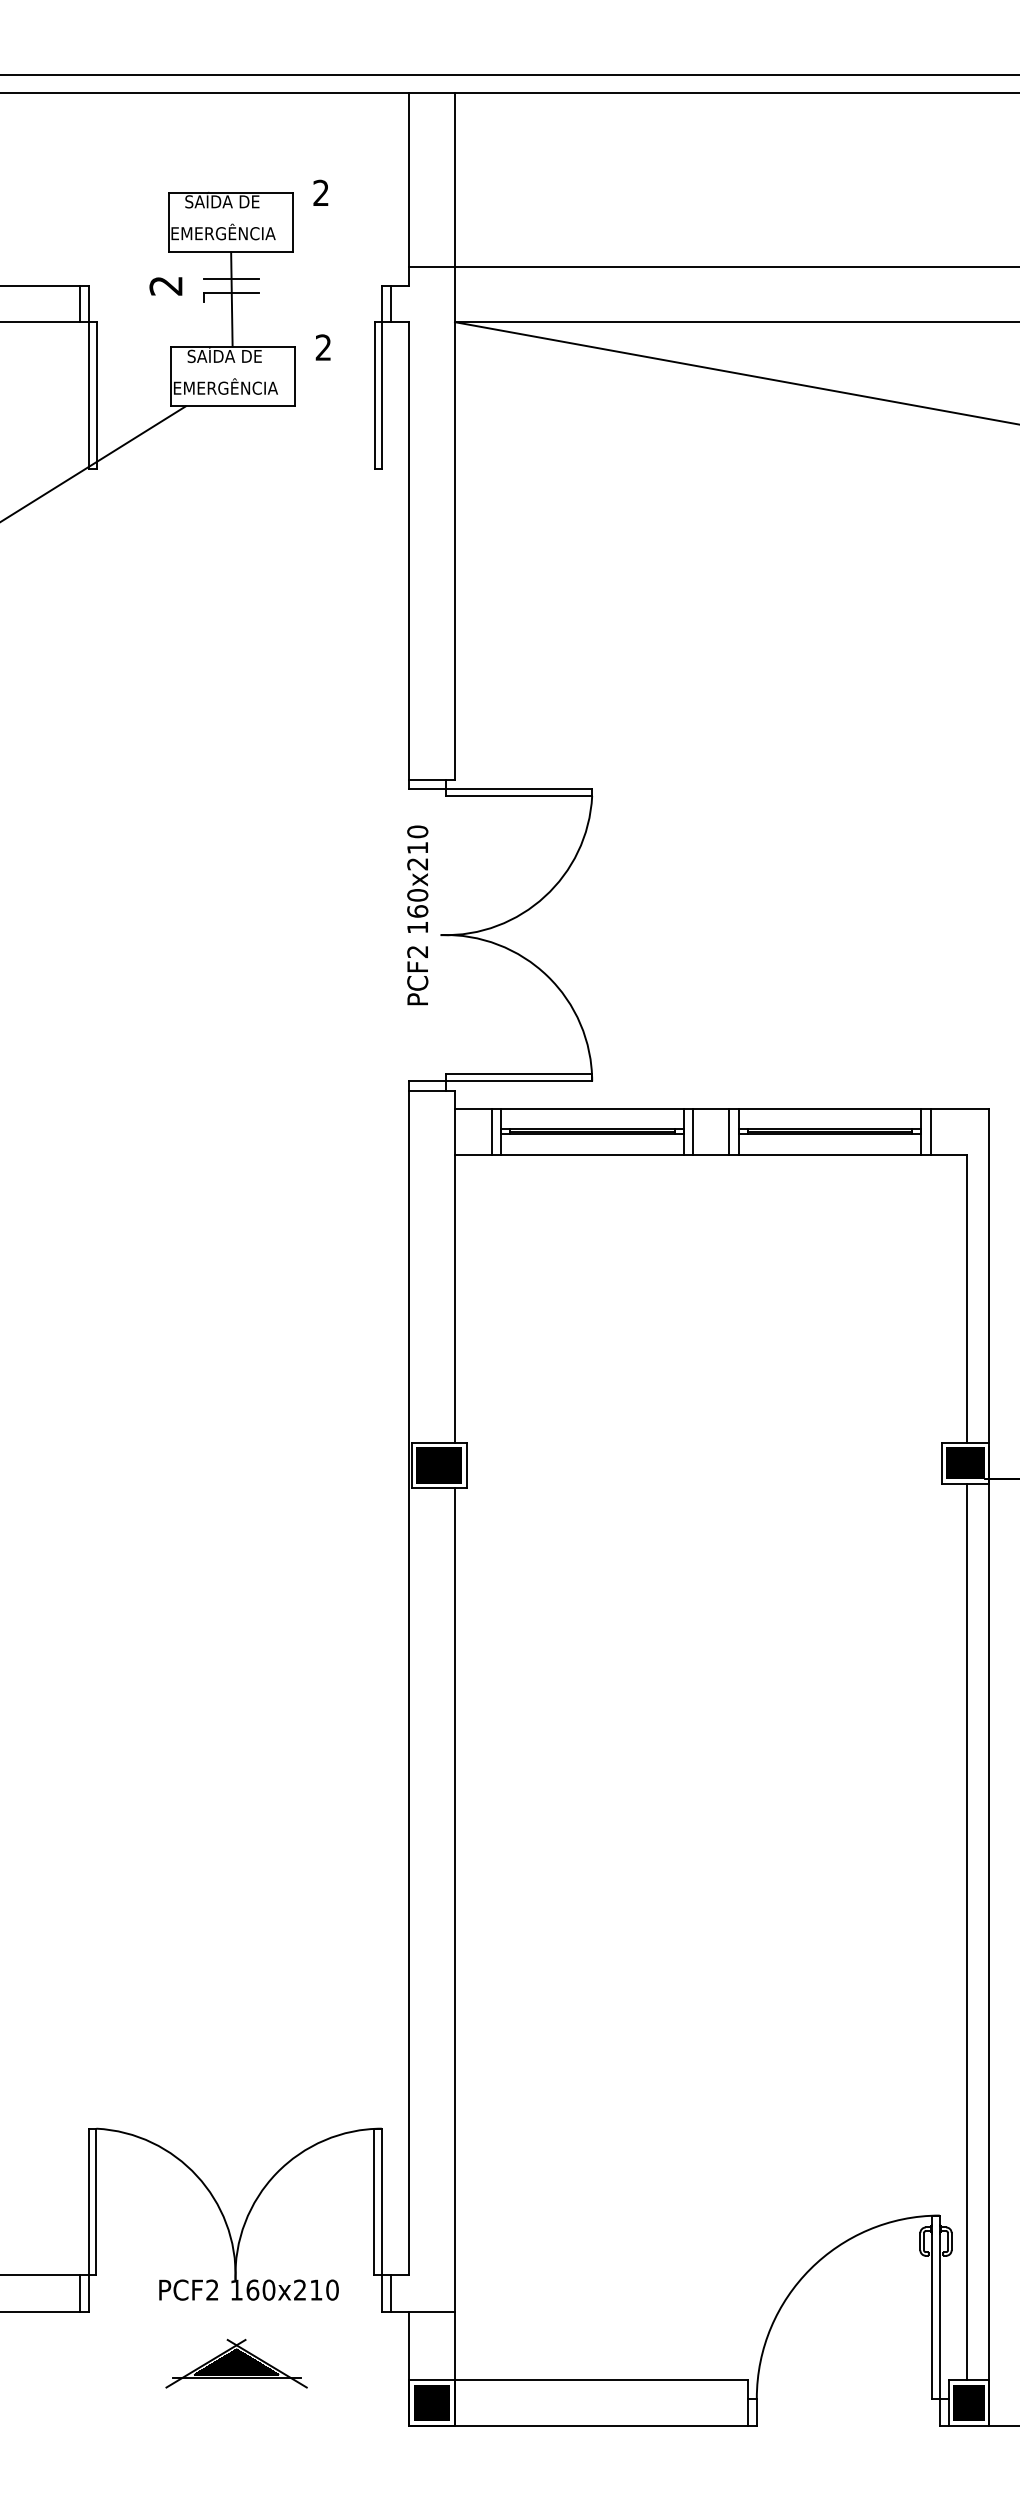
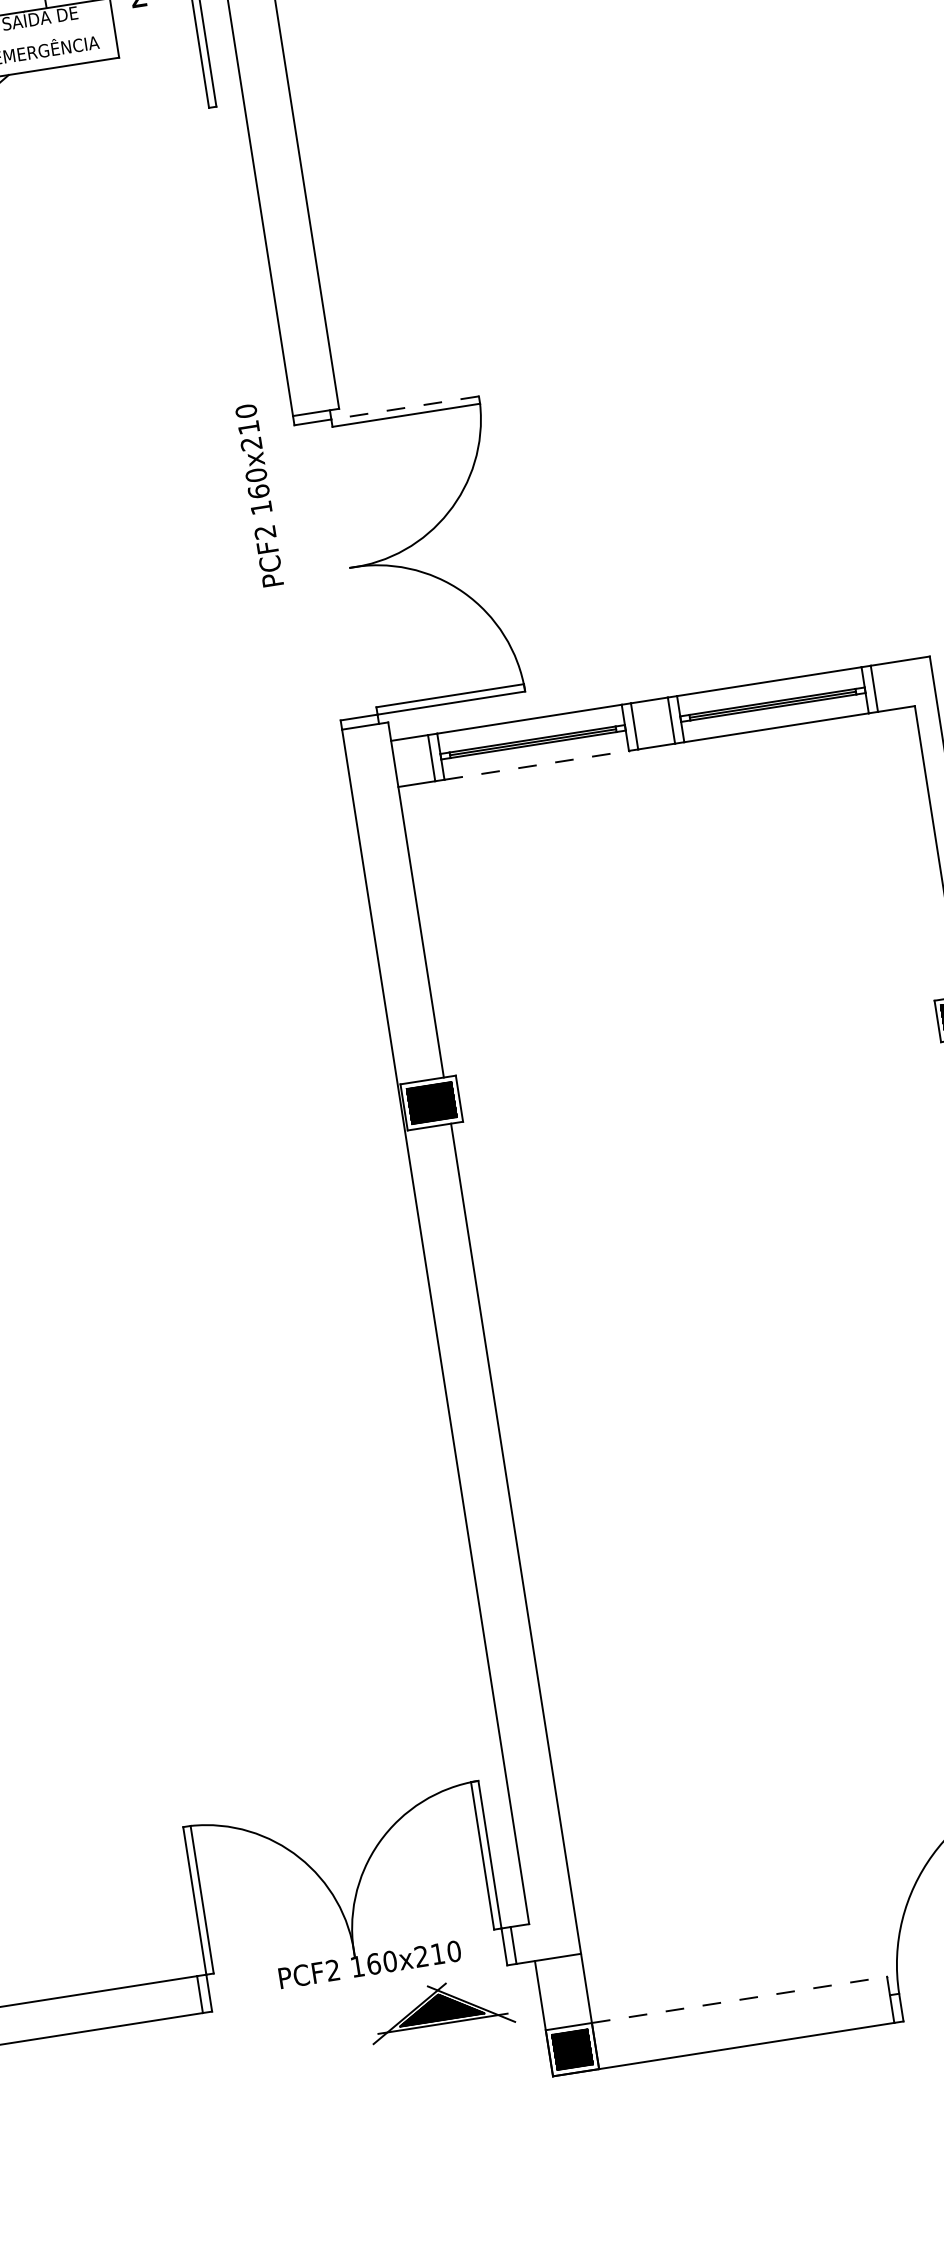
line: (518, 788) -> (404, 407), solid -> dashed
text: (417, 915) -> (259, 495), moved
line: (592, 1154) -> (537, 765), solid -> dashed
part: (236, 2363) -> (440, 2008), moved
line: (601, 2380) -> (739, 2000), solid -> dashed

